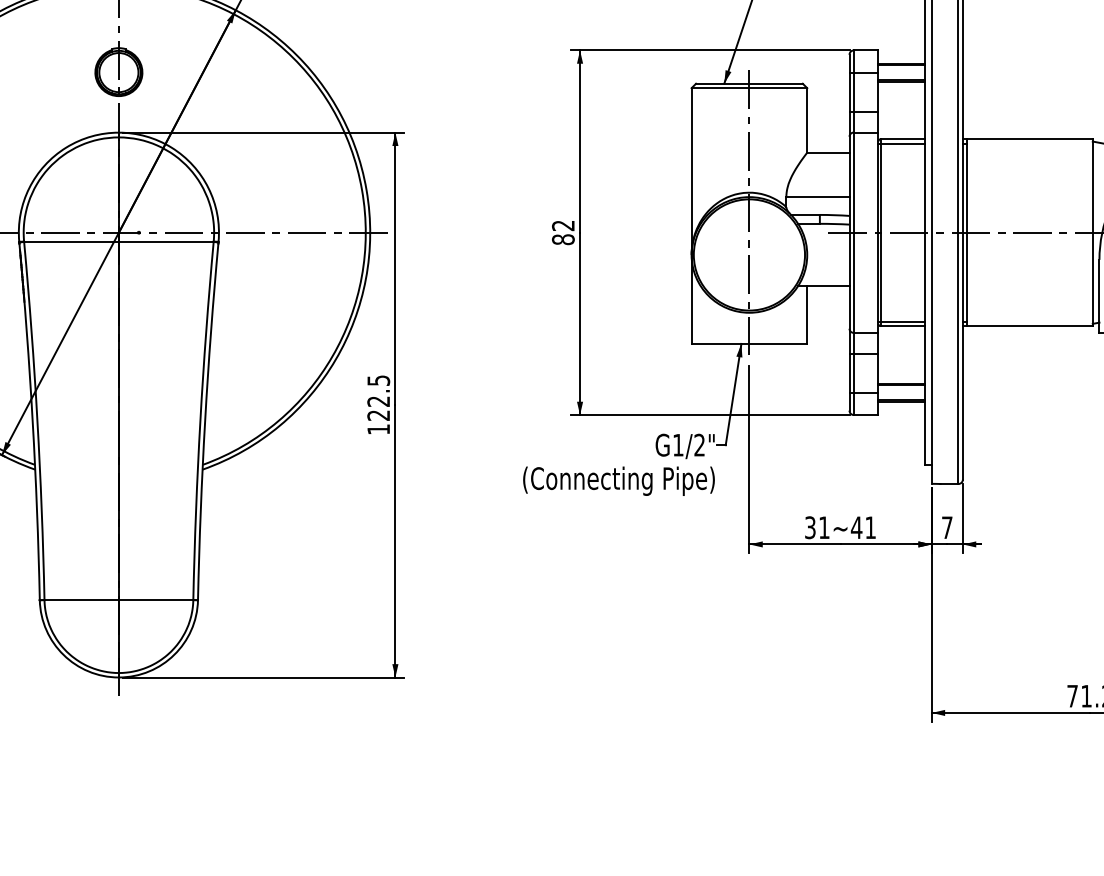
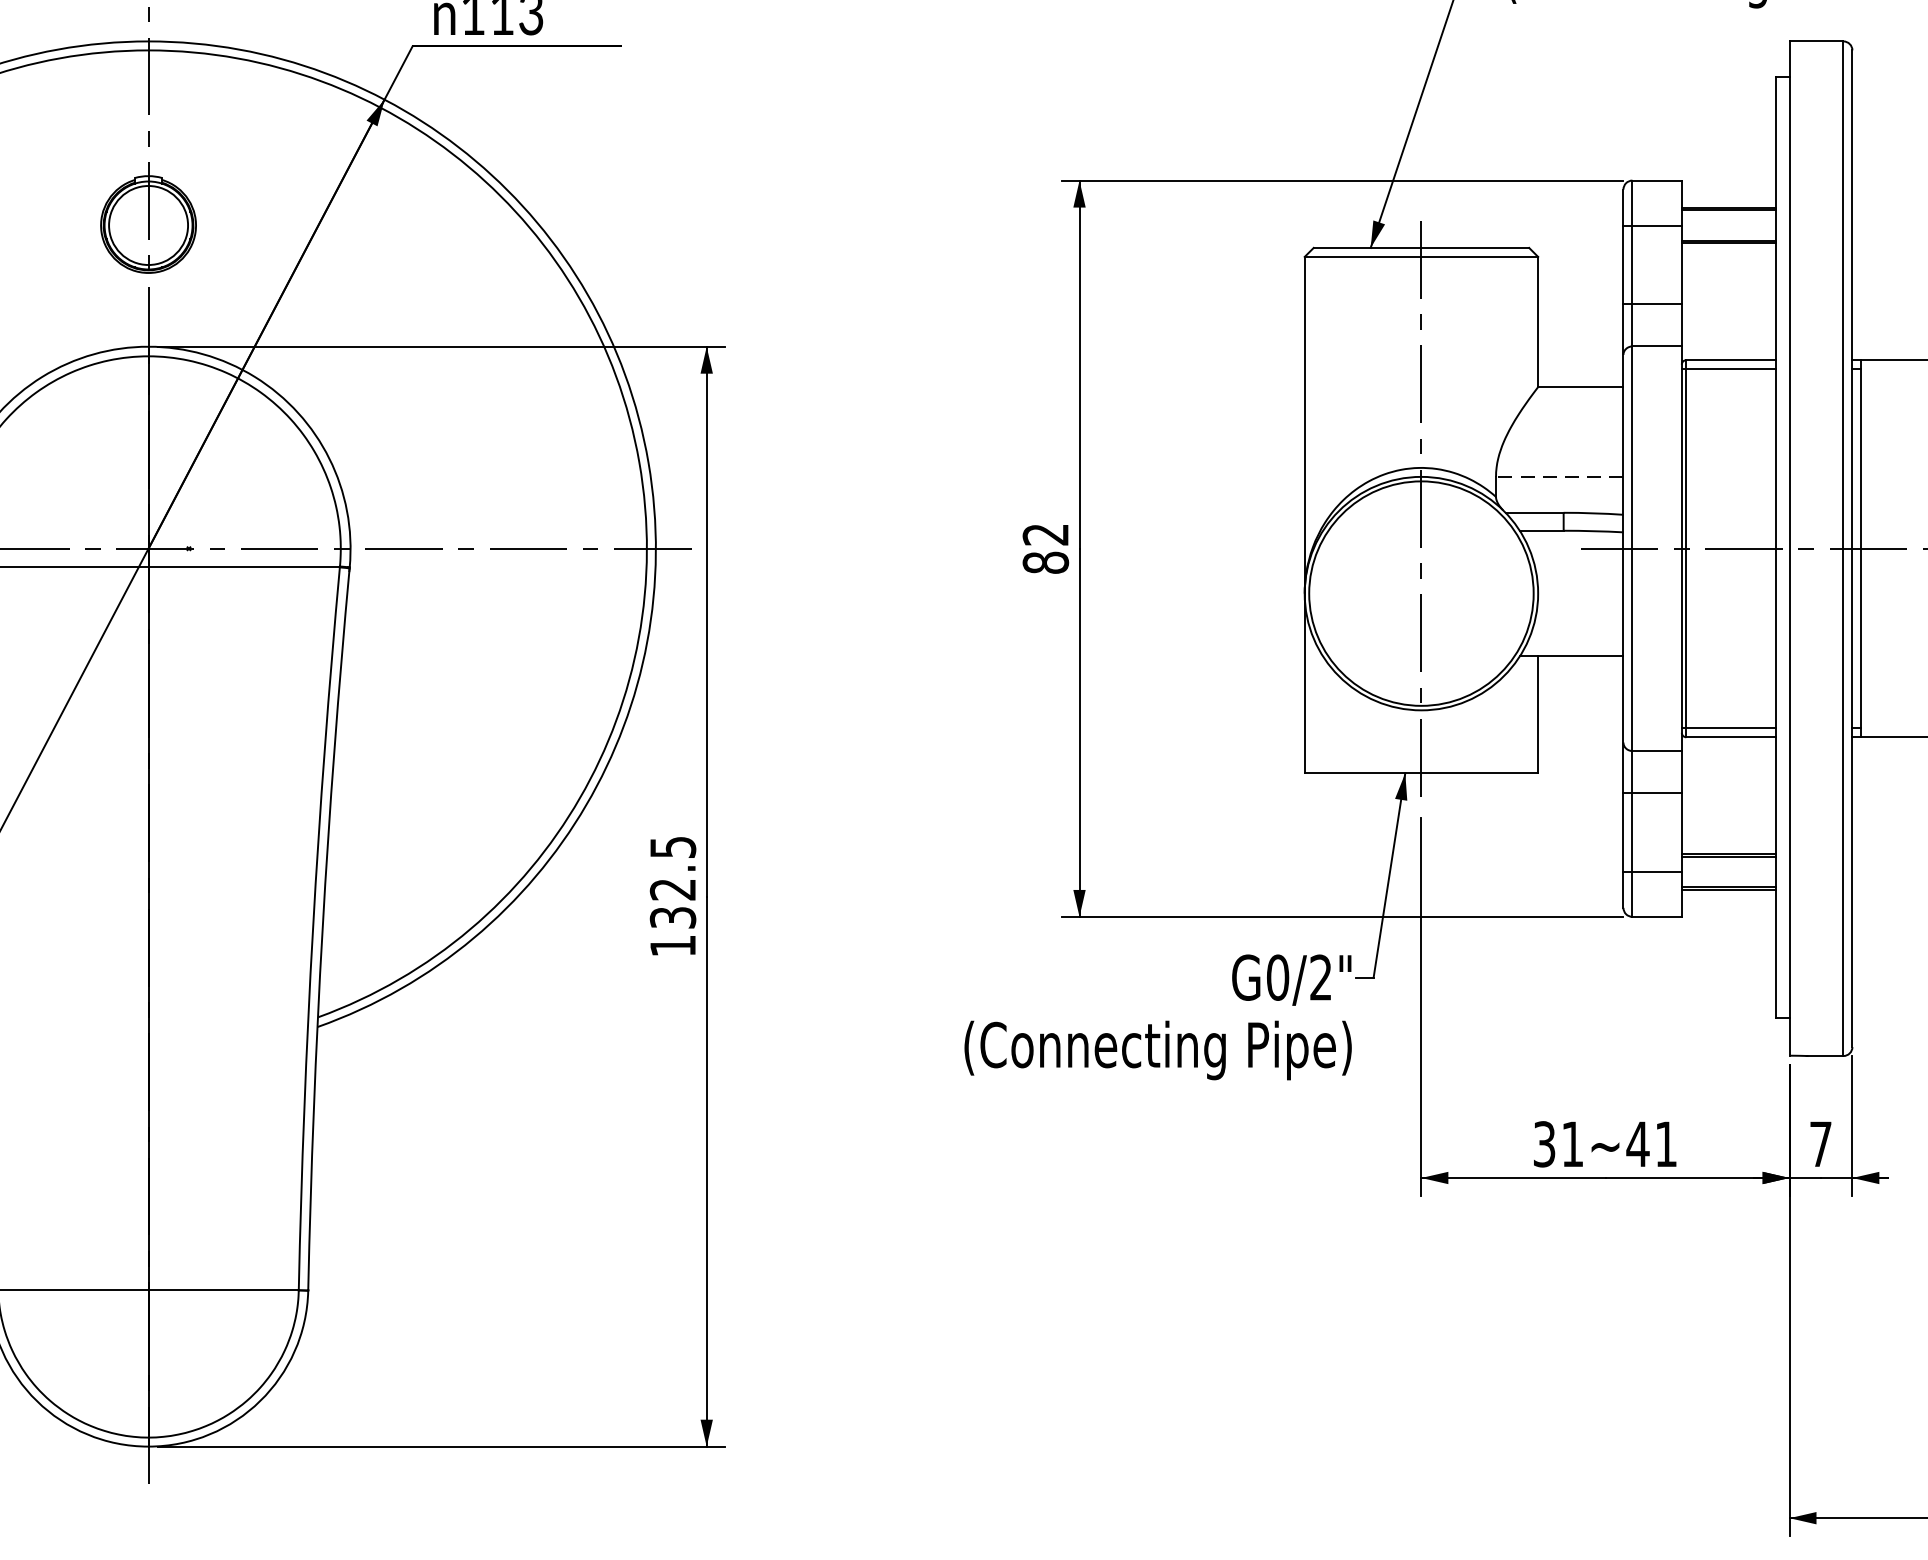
line: (817, 197) -> (1558, 477), solid -> dashed
text: (378, 415) -> (672, 917), 122.5 -> 132.5
text: (677, 444) -> (1276, 976), G1/2" -> G0/2"

